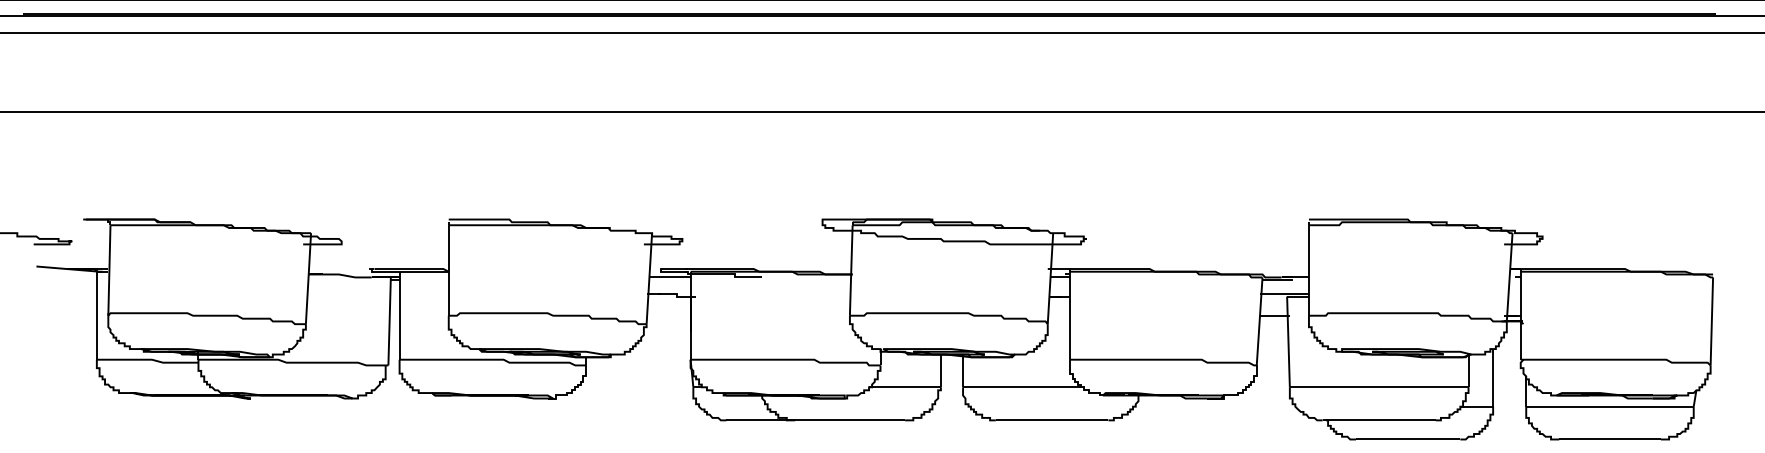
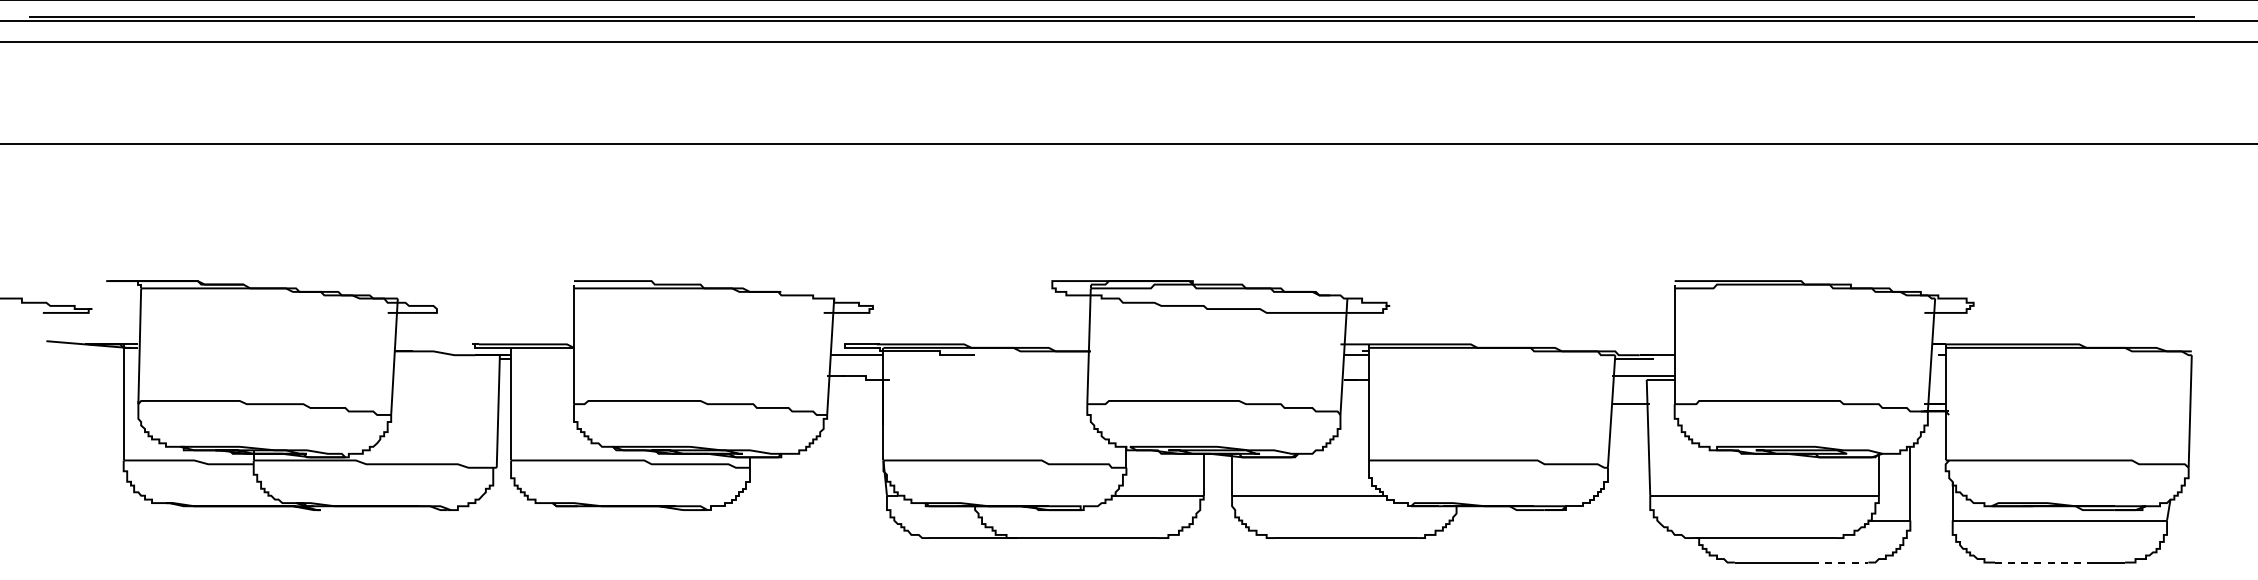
line: (1438, 439) -> (1840, 562), solid -> dashed
line: (1594, 439) -> (2040, 562), solid -> dashed

